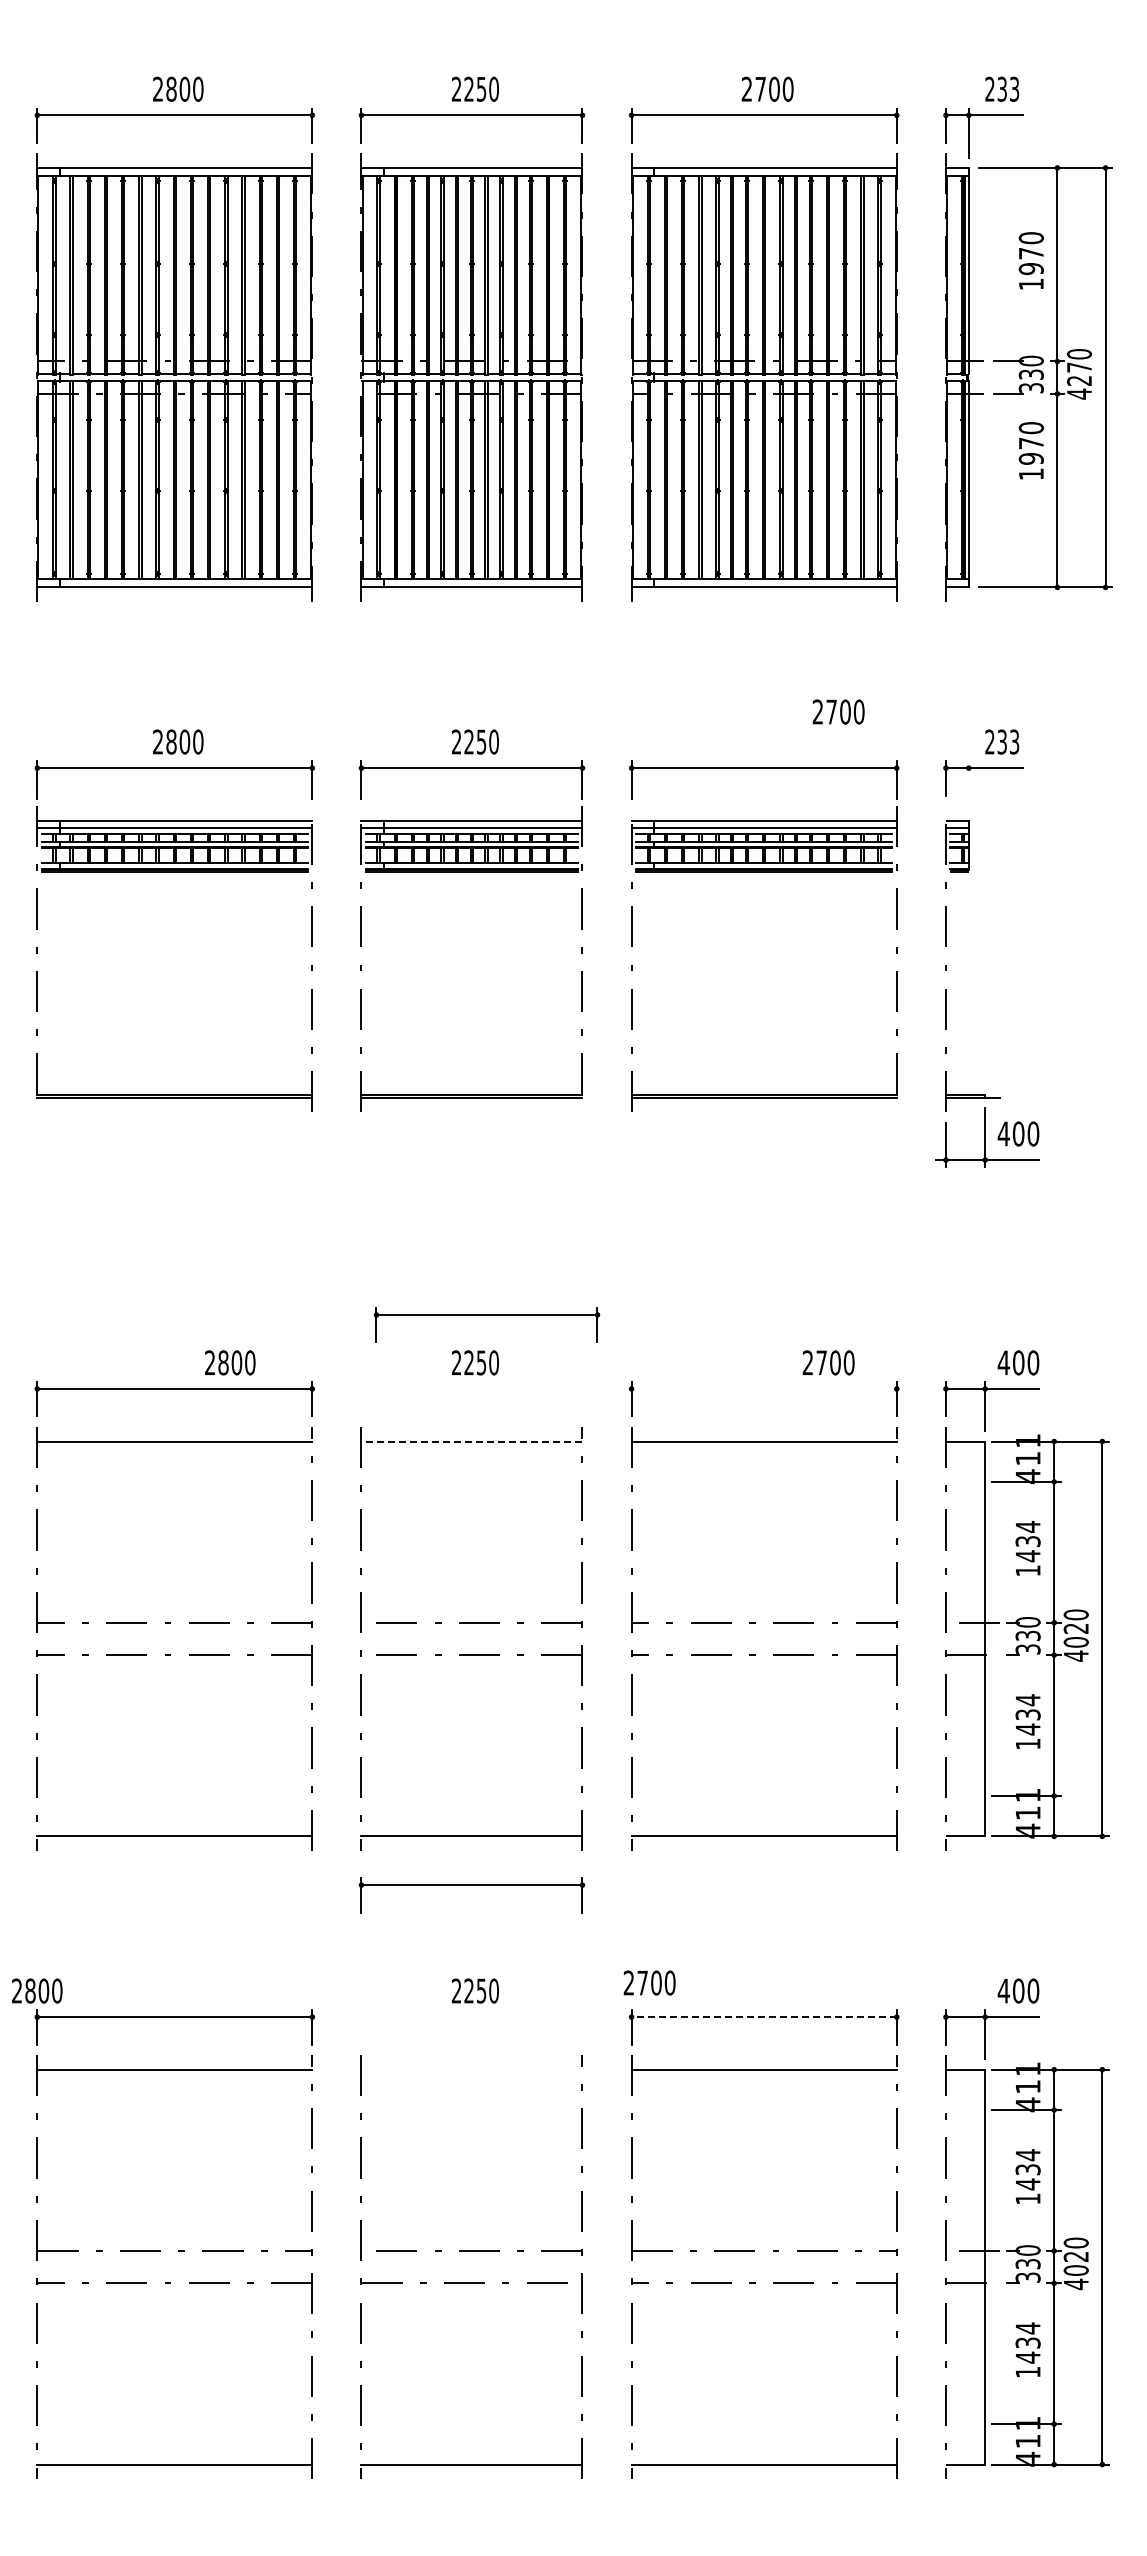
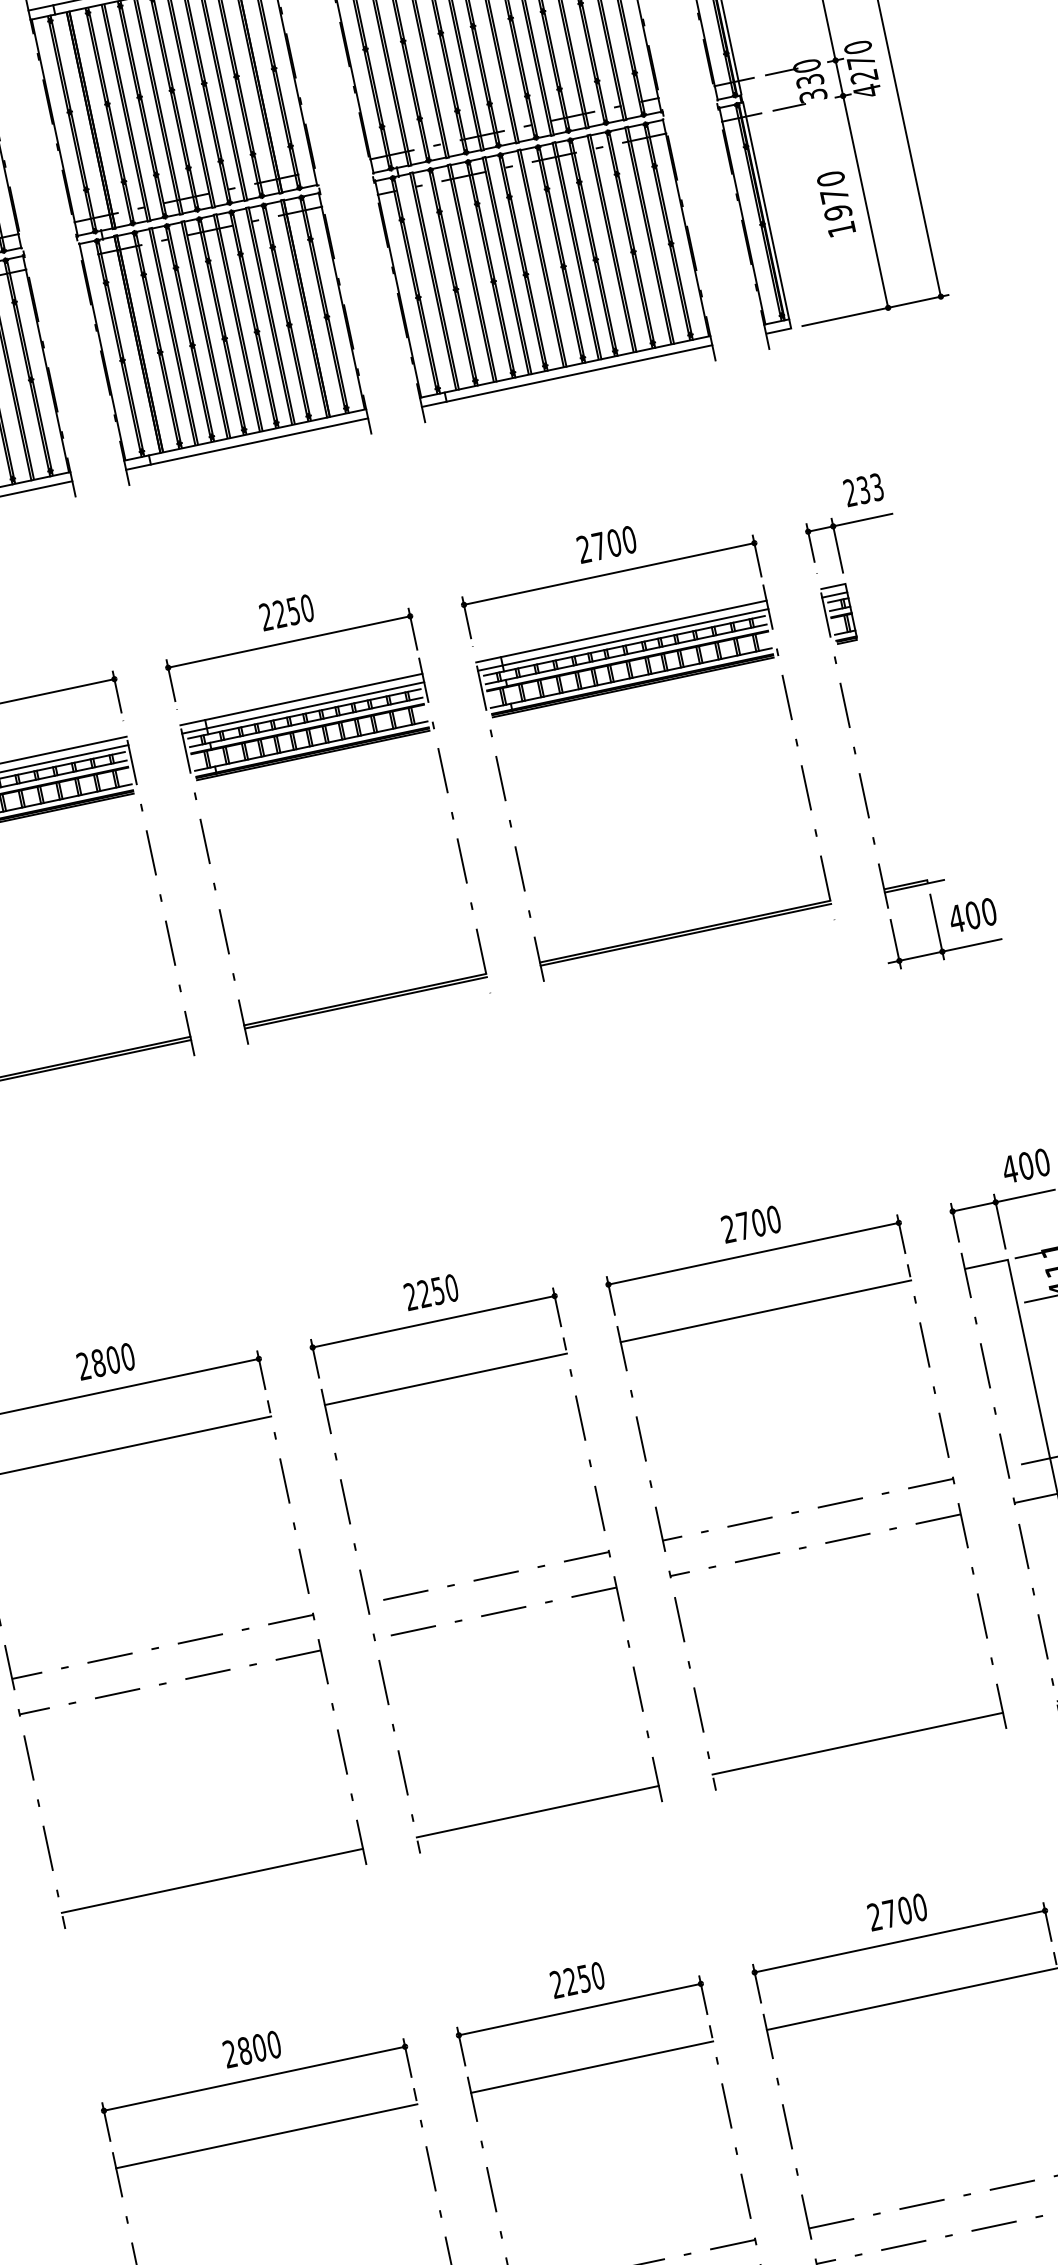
text: (1030, 450) -> (835, 203), moved
text: (838, 711) -> (606, 544), moved
line: (968, 785) -> (836, 545), added
part: (486, 1315) -> (433, 1322), moved
text: (230, 1362) -> (106, 1361), moved
text: (828, 1362) -> (751, 1224), moved
line: (763, 1388) -> (752, 1253), added
line: (471, 1441) -> (445, 1379), dashed -> solid
part: (471, 1885) -> (579, 2010), moved
text: (649, 1982) -> (897, 1911), moved
text: (37, 1990) -> (252, 2048), moved
line: (764, 2017) -> (900, 1941), dashed -> solid
line: (471, 2069) -> (591, 2067), added

